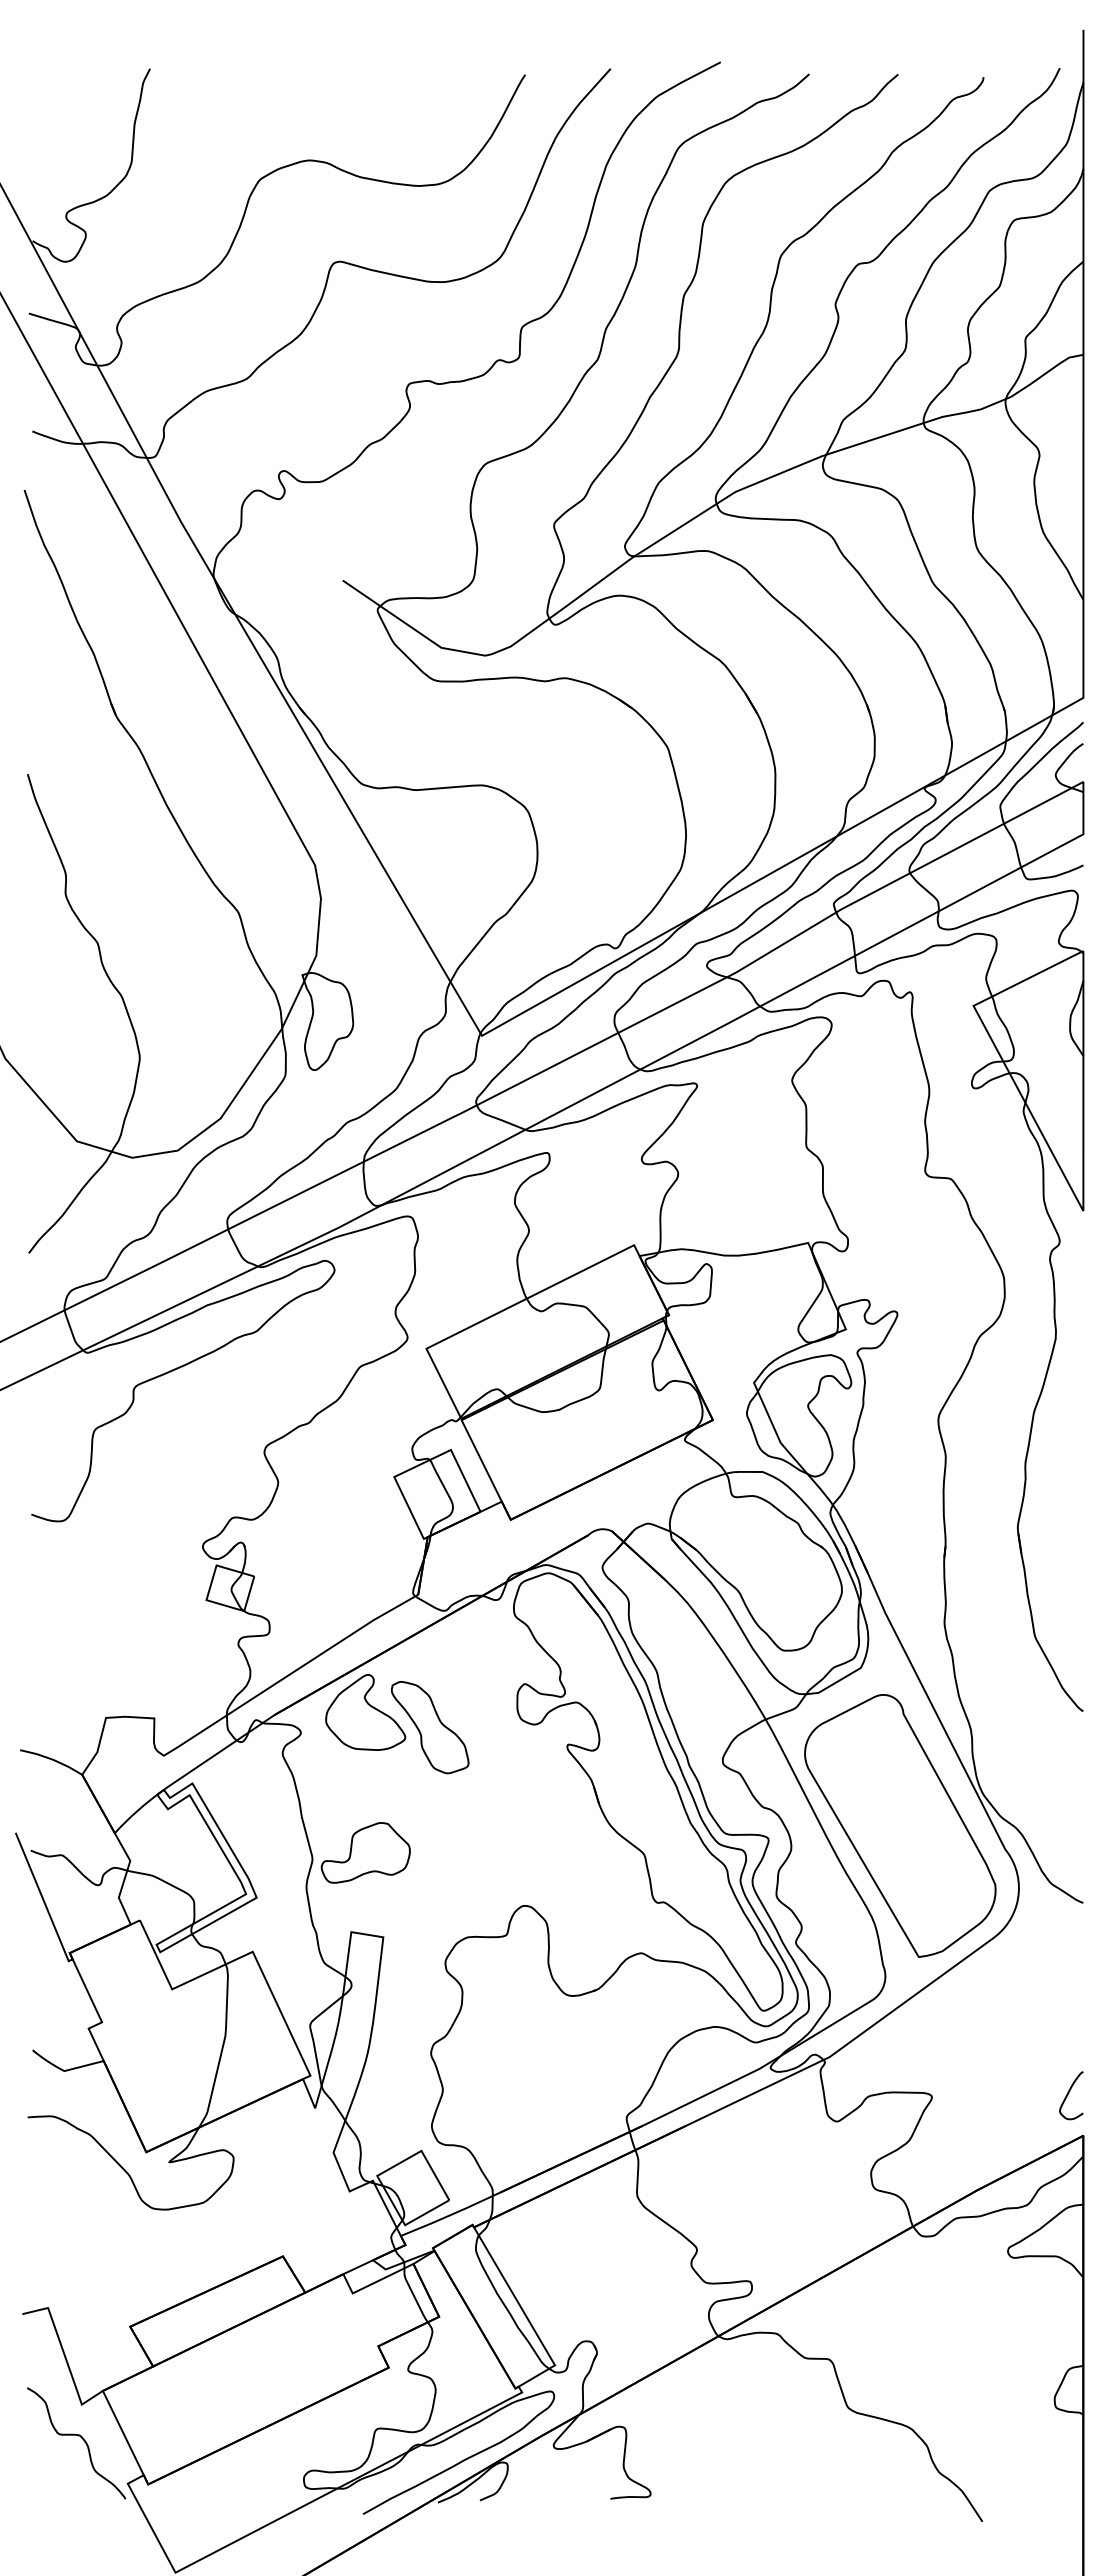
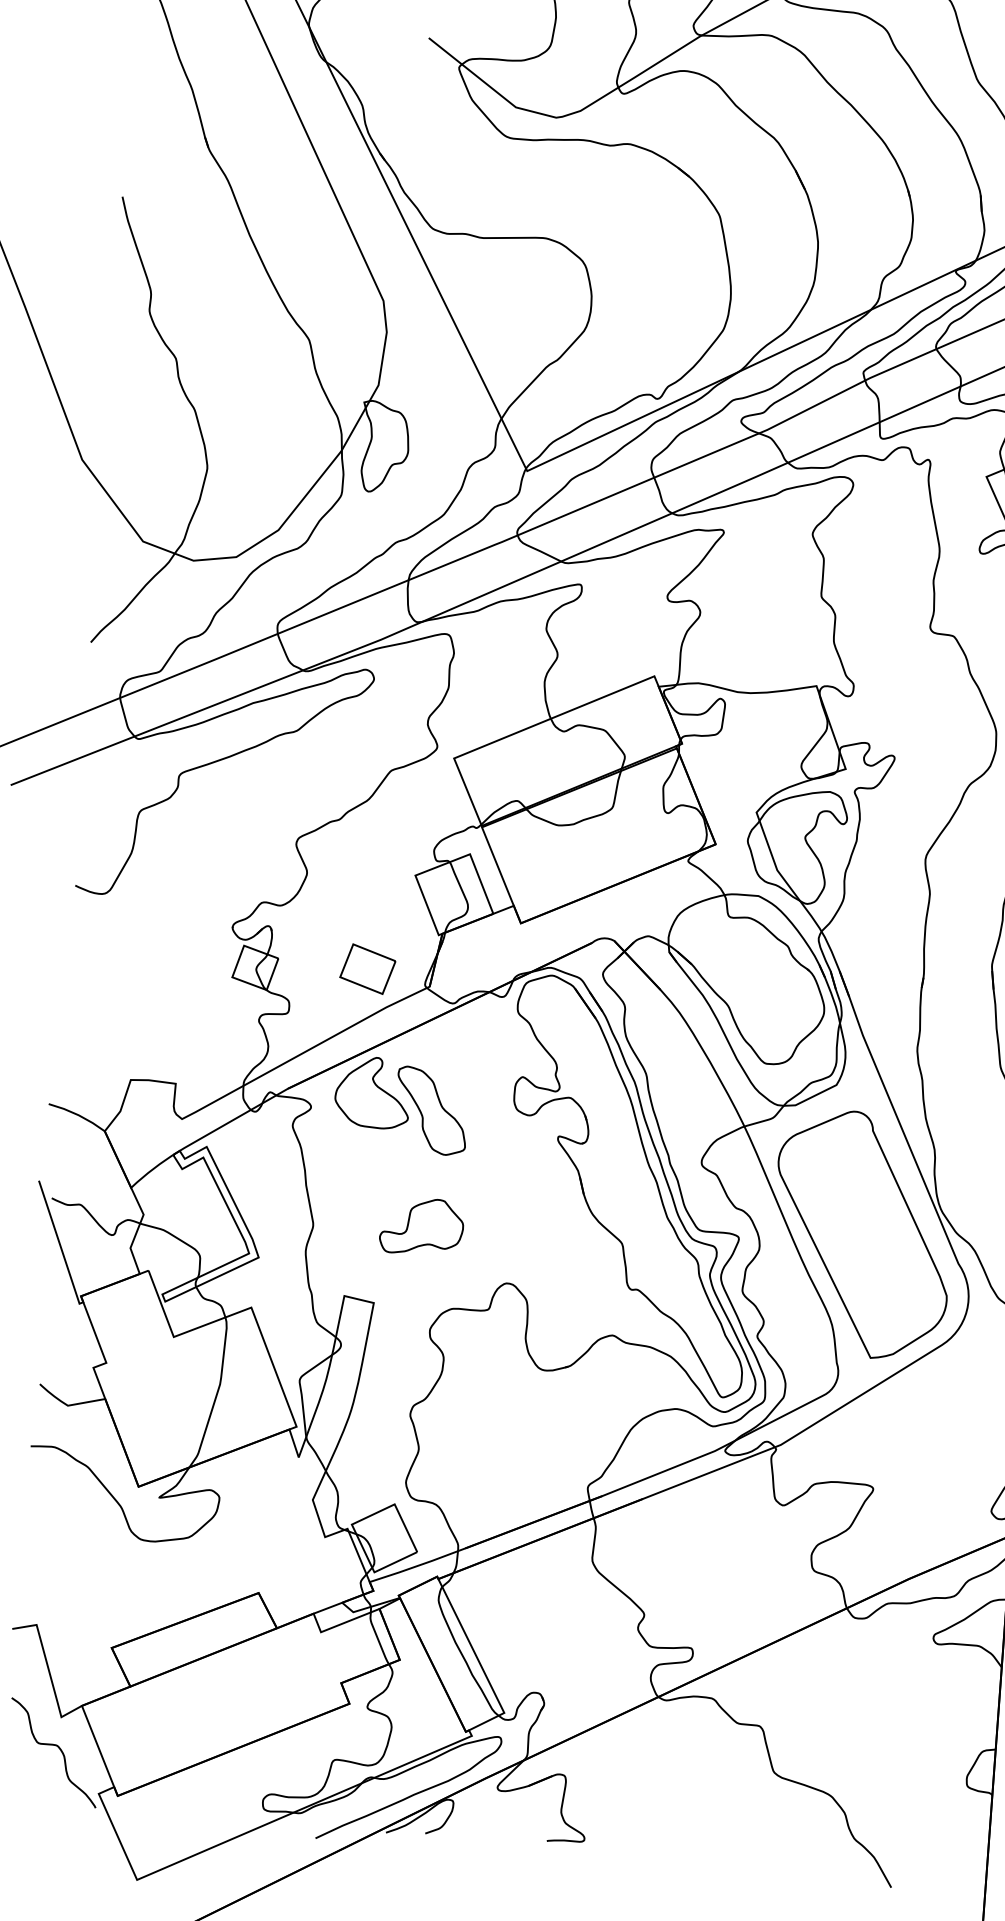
part: (350, 1580) -> (367, 968), added
part: (365, 1852) -> (421, 1226), moved

